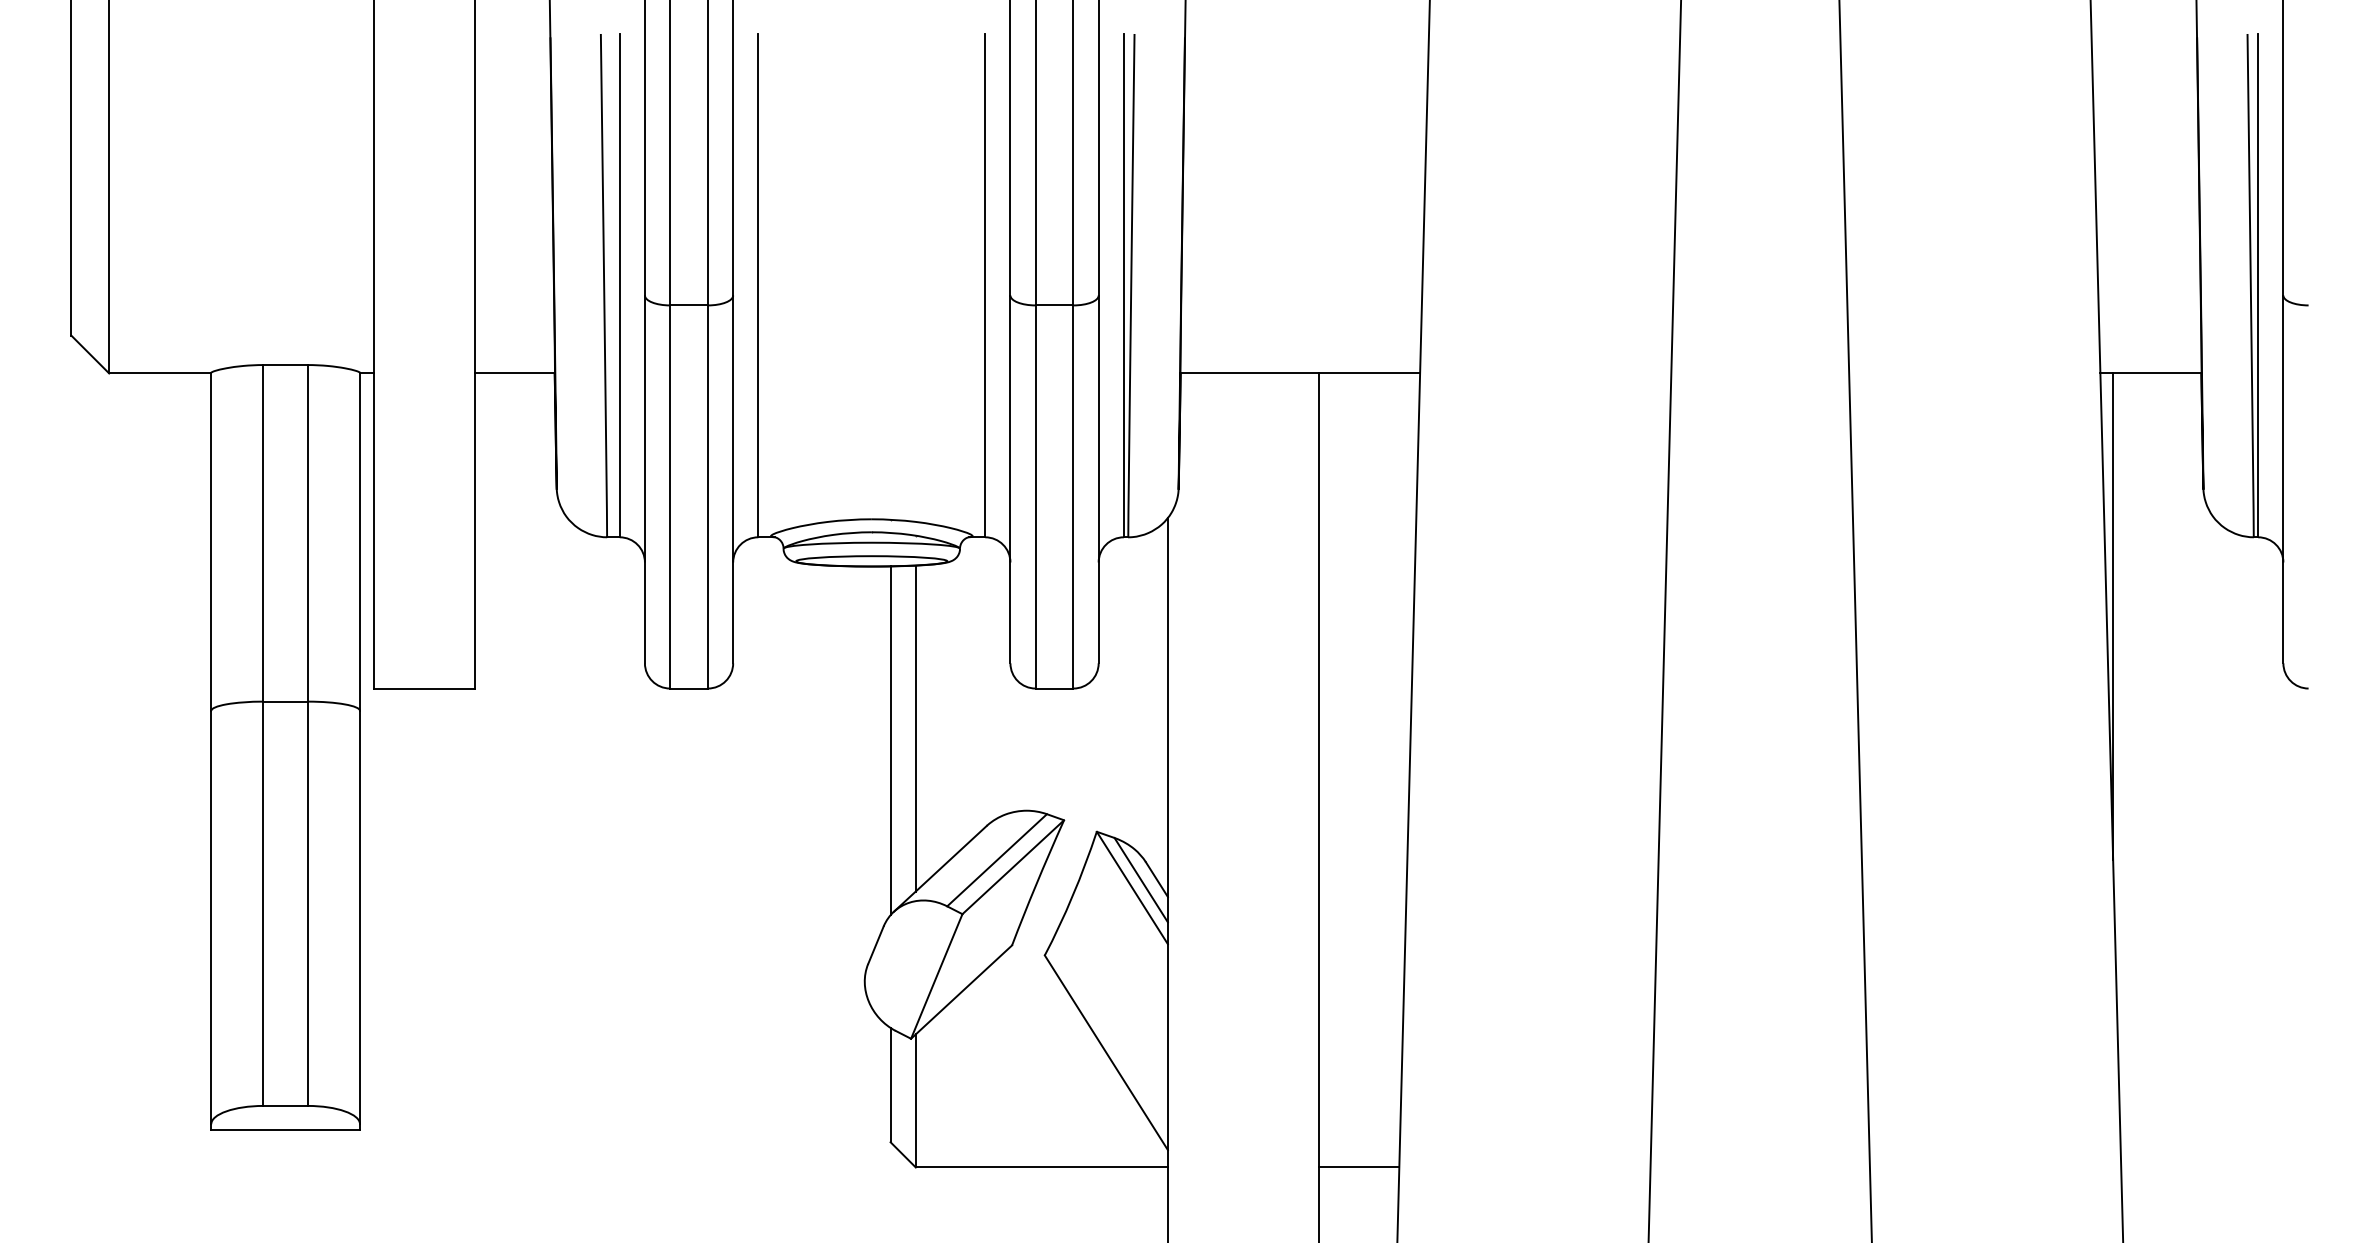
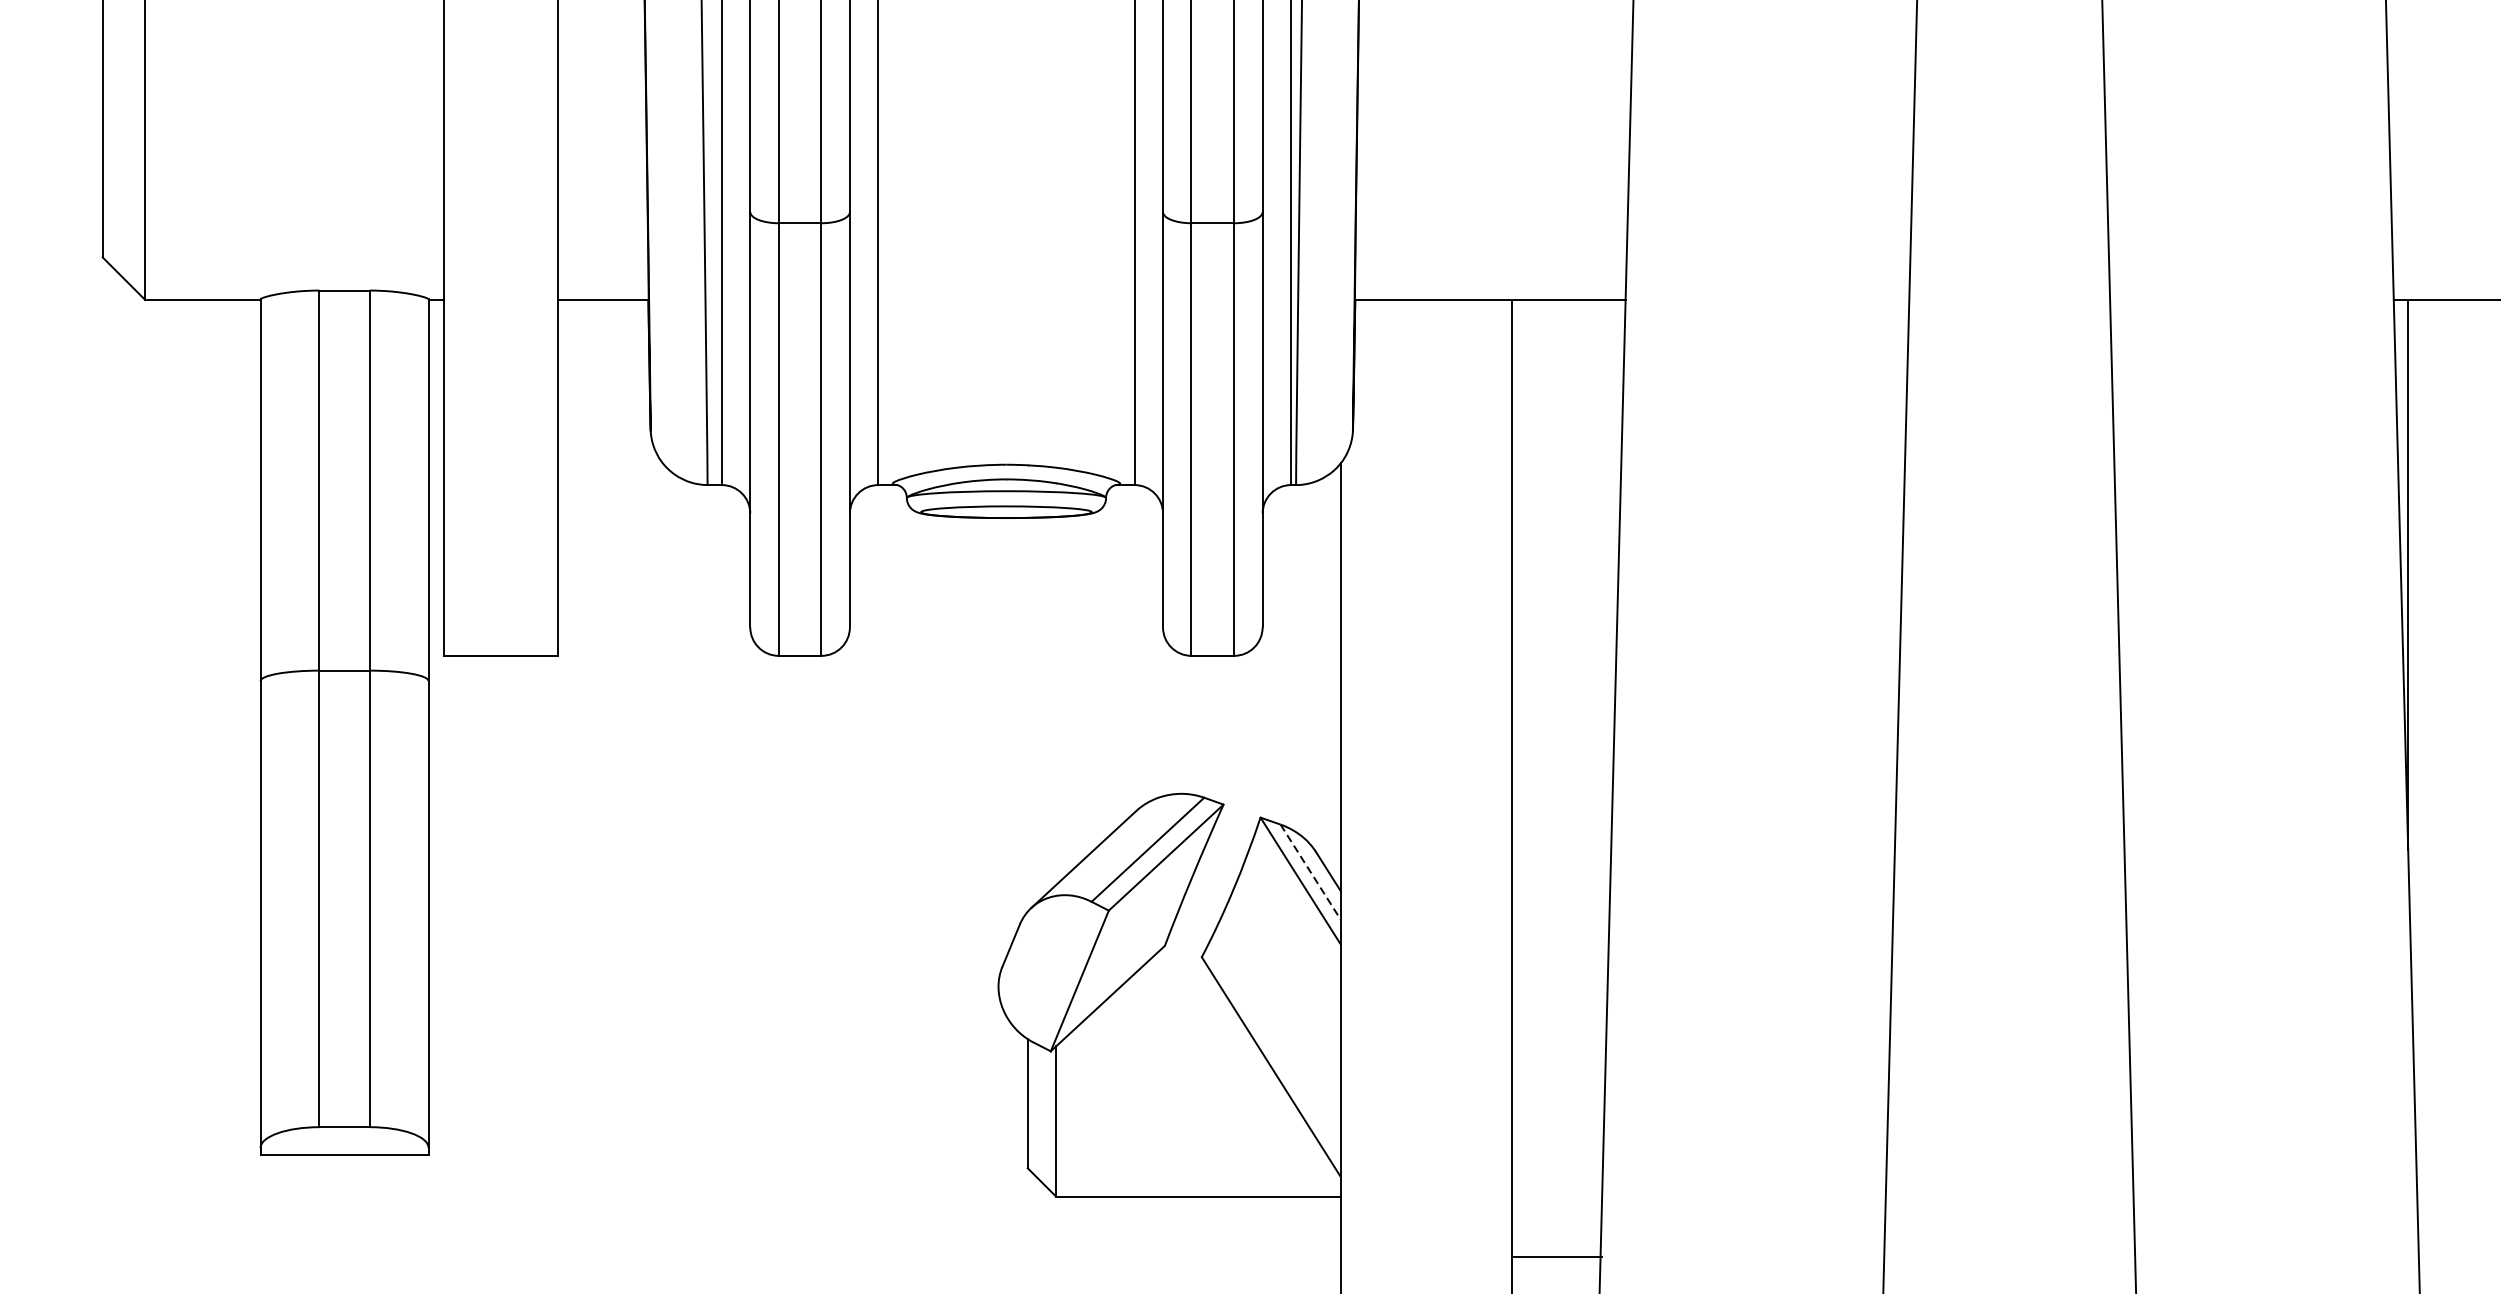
line: (915, 728) -> (1055, 700), removed
line: (890, 740) -> (1027, 714), removed
line: (1141, 880) -> (1311, 872), solid -> dashed
line: (1359, 1167) -> (1557, 1256), moved

